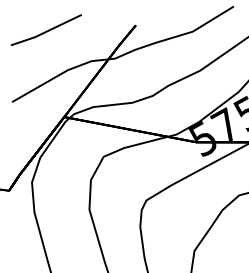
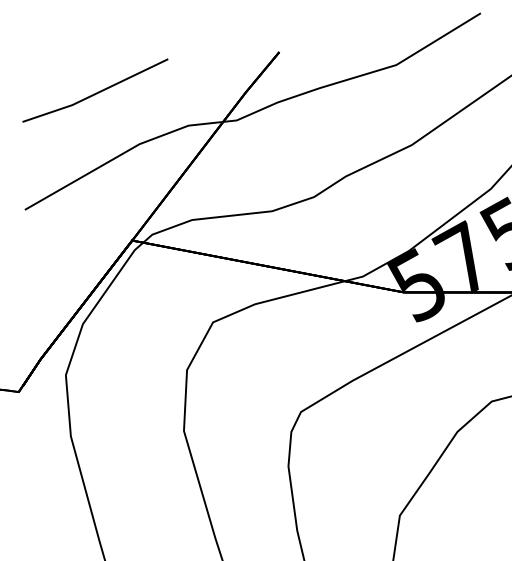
line: (46, 30) -> (95, 91), moved

